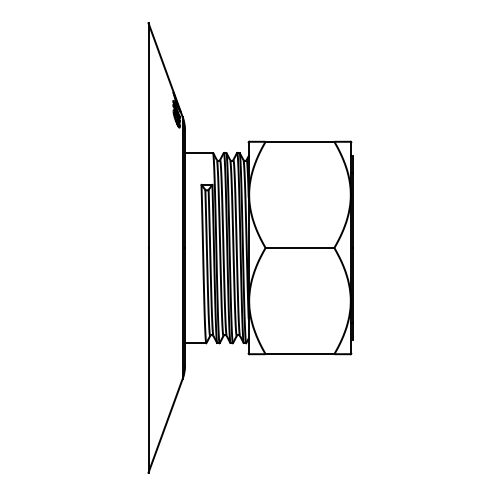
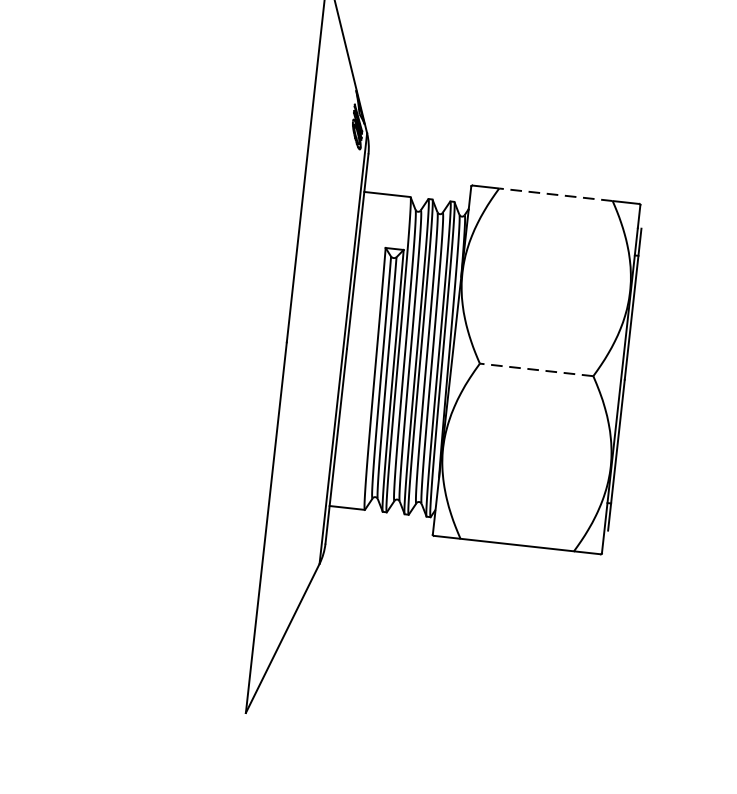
line: (299, 141) -> (555, 194), solid -> dashed
line: (299, 248) -> (535, 370), solid -> dashed

